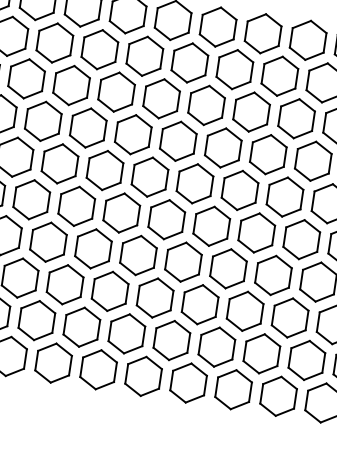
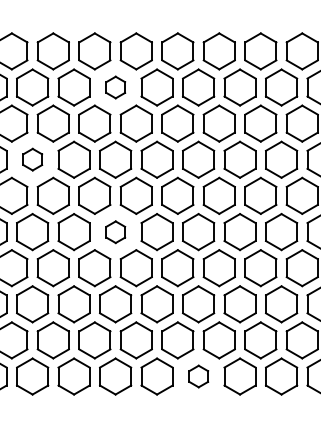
part: (144, 56) -> (115, 87), size x0.6
part: (43, 121) -> (32, 159), size x0.6
part: (121, 213) -> (115, 232), size x0.6
part: (188, 382) -> (198, 376), size x0.6

